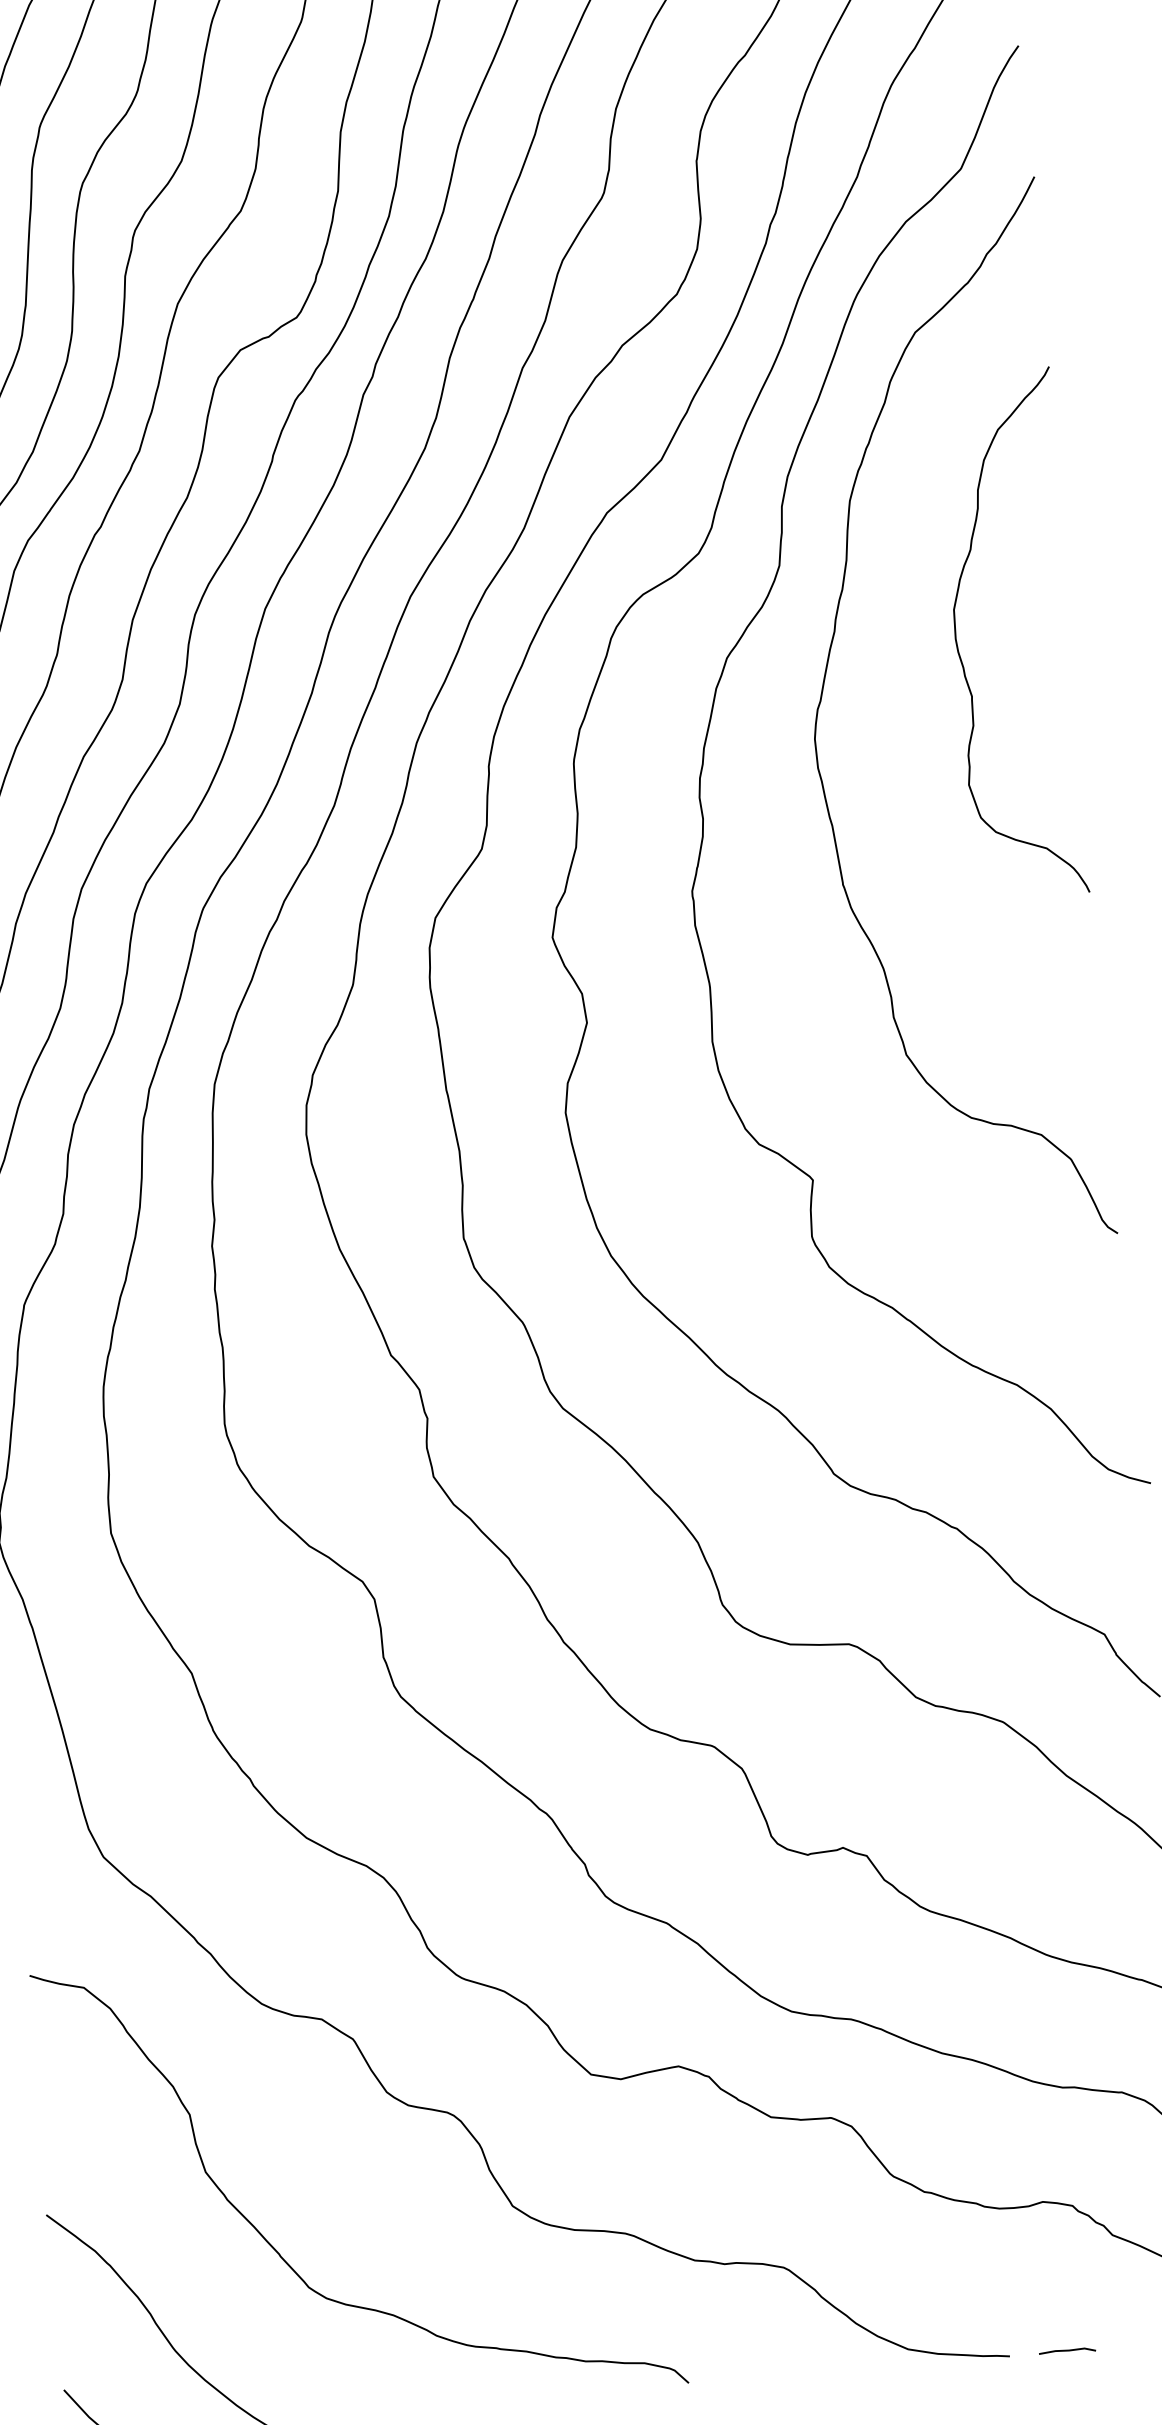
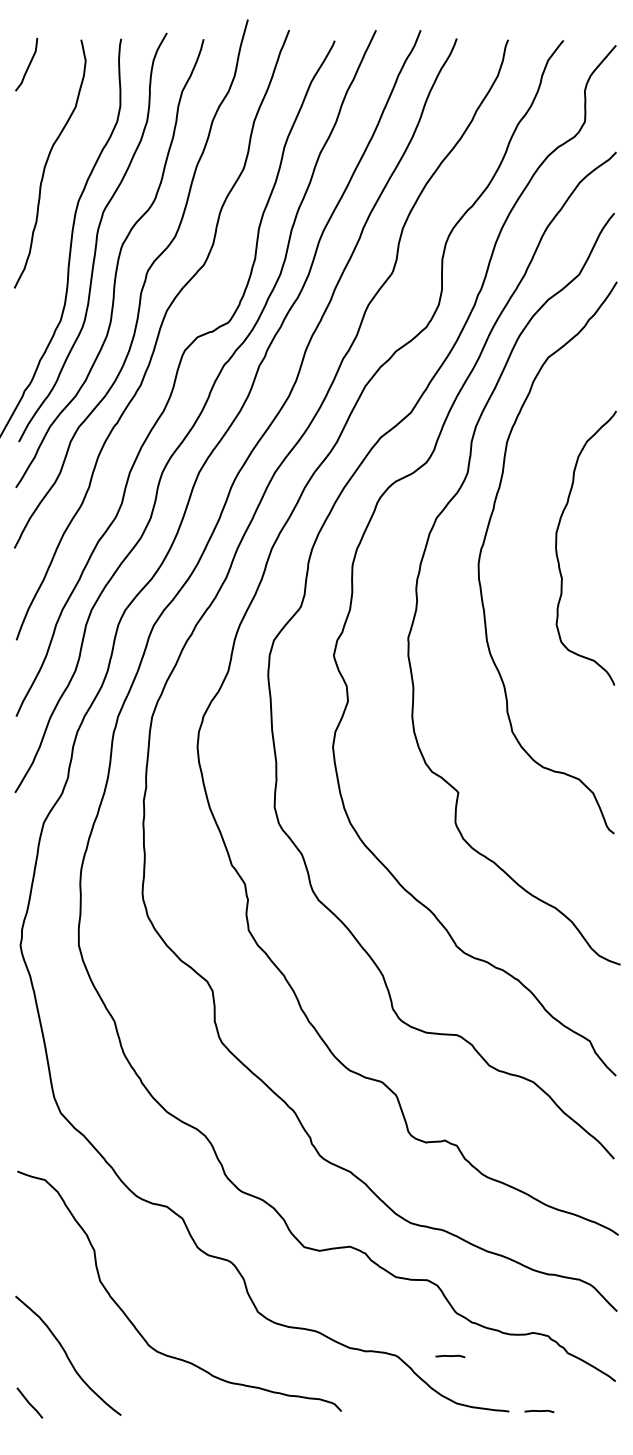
curve: (958, 641) -> (557, 549), moved
line: (888, 2260) -> (450, 1356), added

